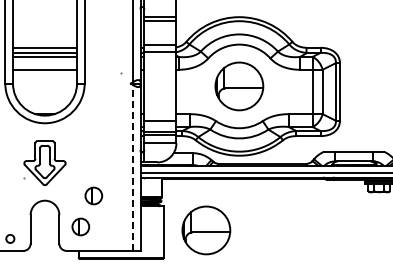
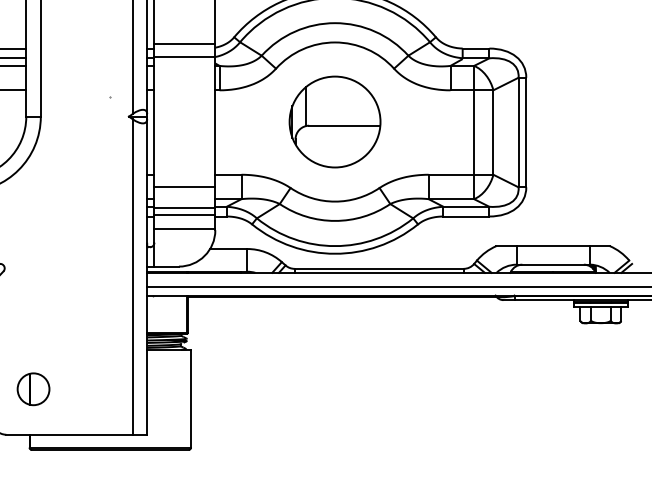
line: (132, 167) -> (131, 276), dashed -> solid
part: (93, 195) -> (57, 329), removed
part: (206, 230) -> (272, 395), removed

